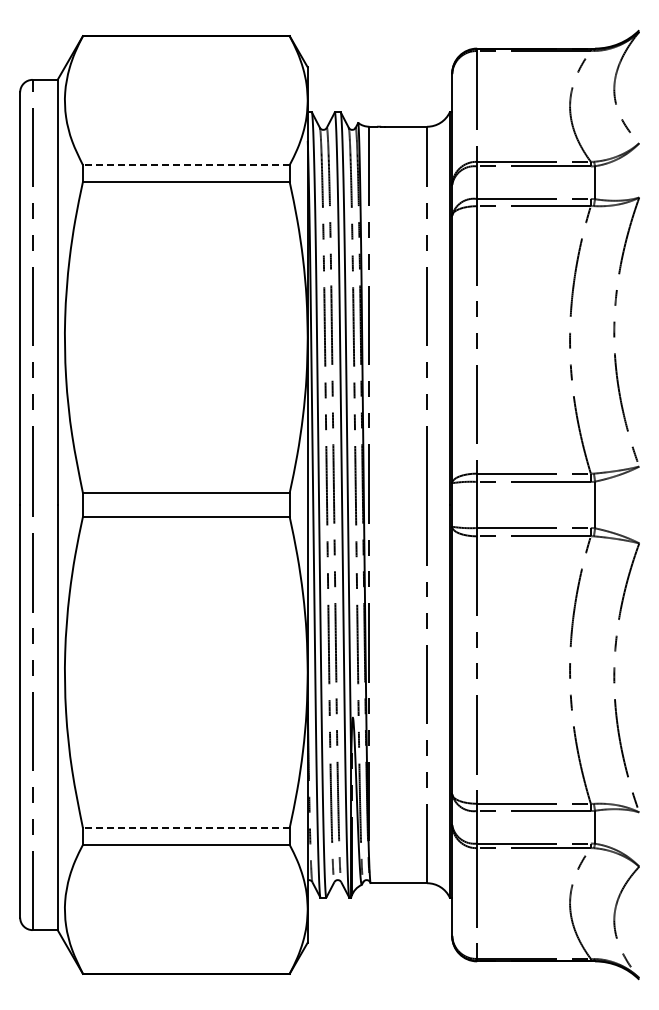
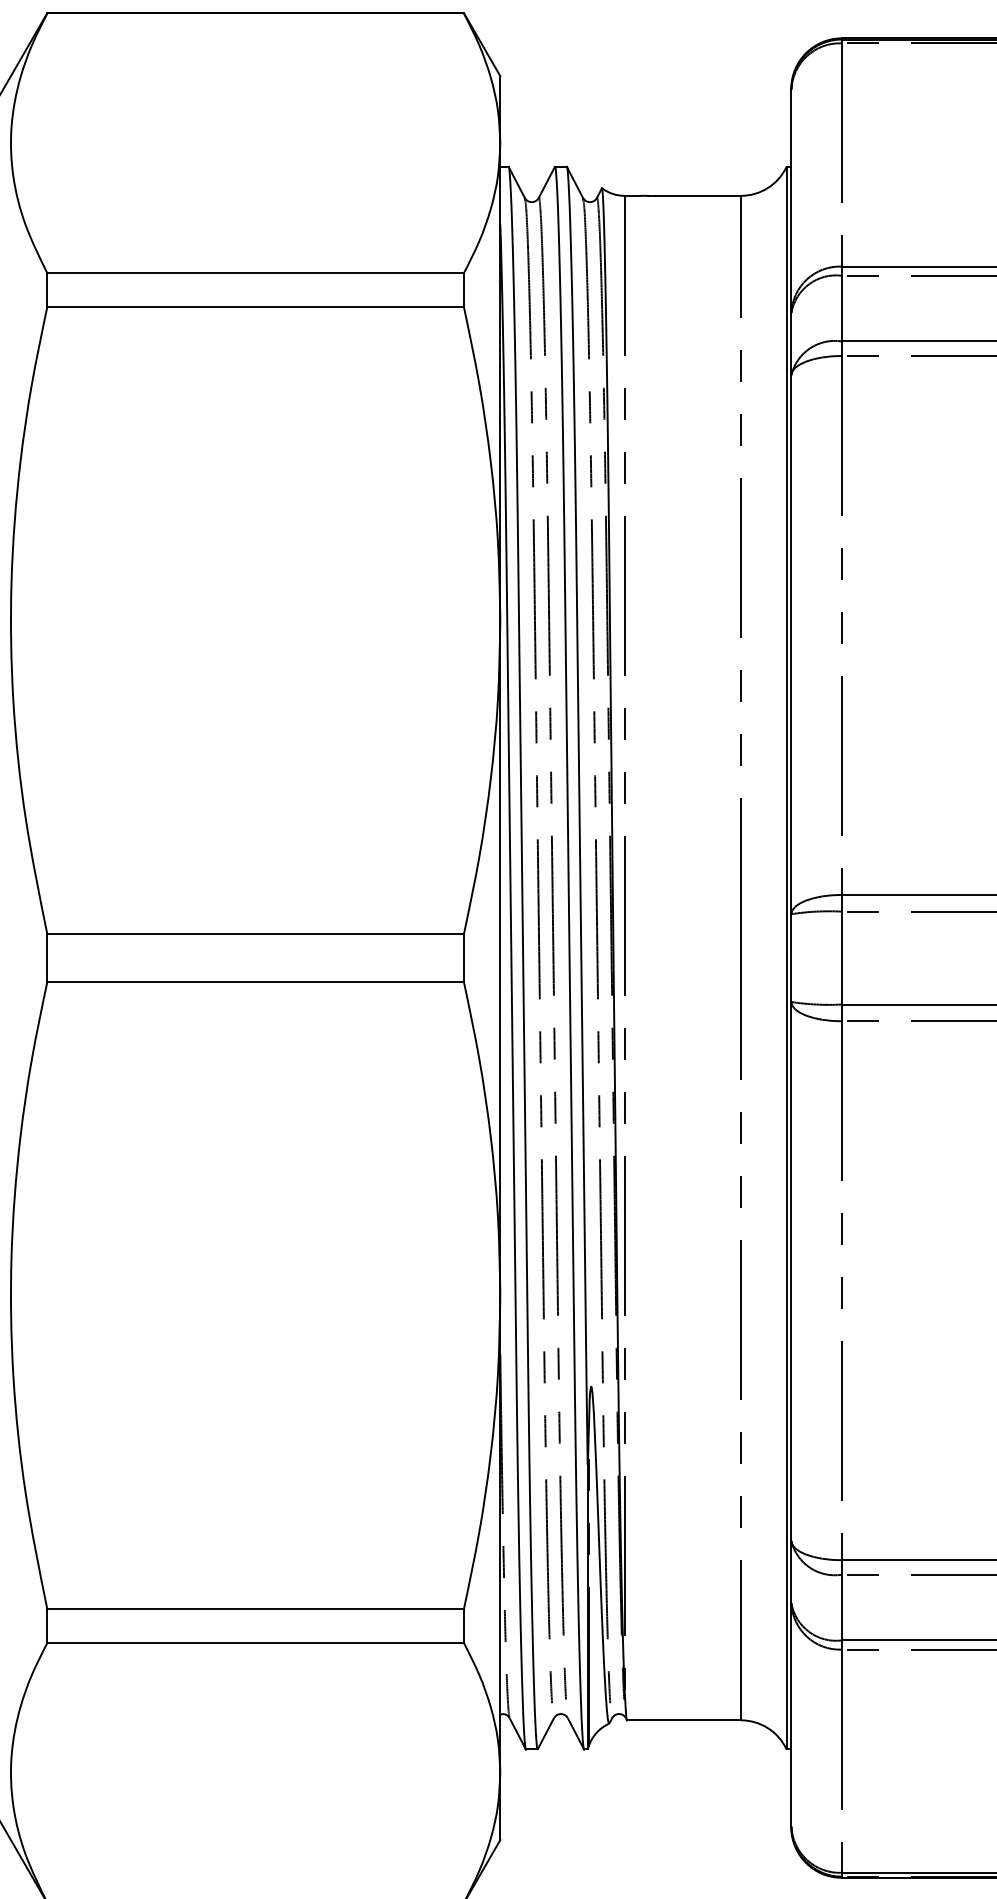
line: (185, 165) -> (253, 273), dashed -> solid
line: (185, 828) -> (253, 1610), dashed -> solid

